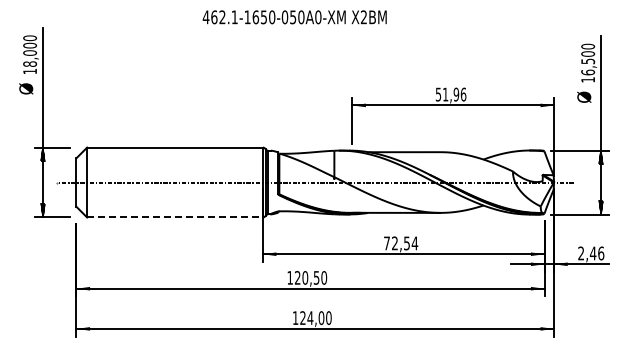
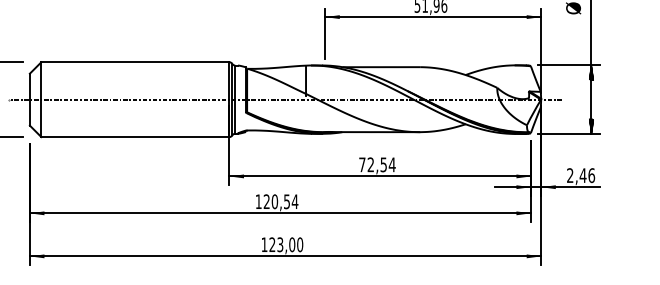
line: (175, 217) -> (135, 137), dashed -> solid
text: (324, 277) -> (295, 201), 120,50 -> 120,54
text: (310, 318) -> (280, 245), 124,00 -> 123,00

